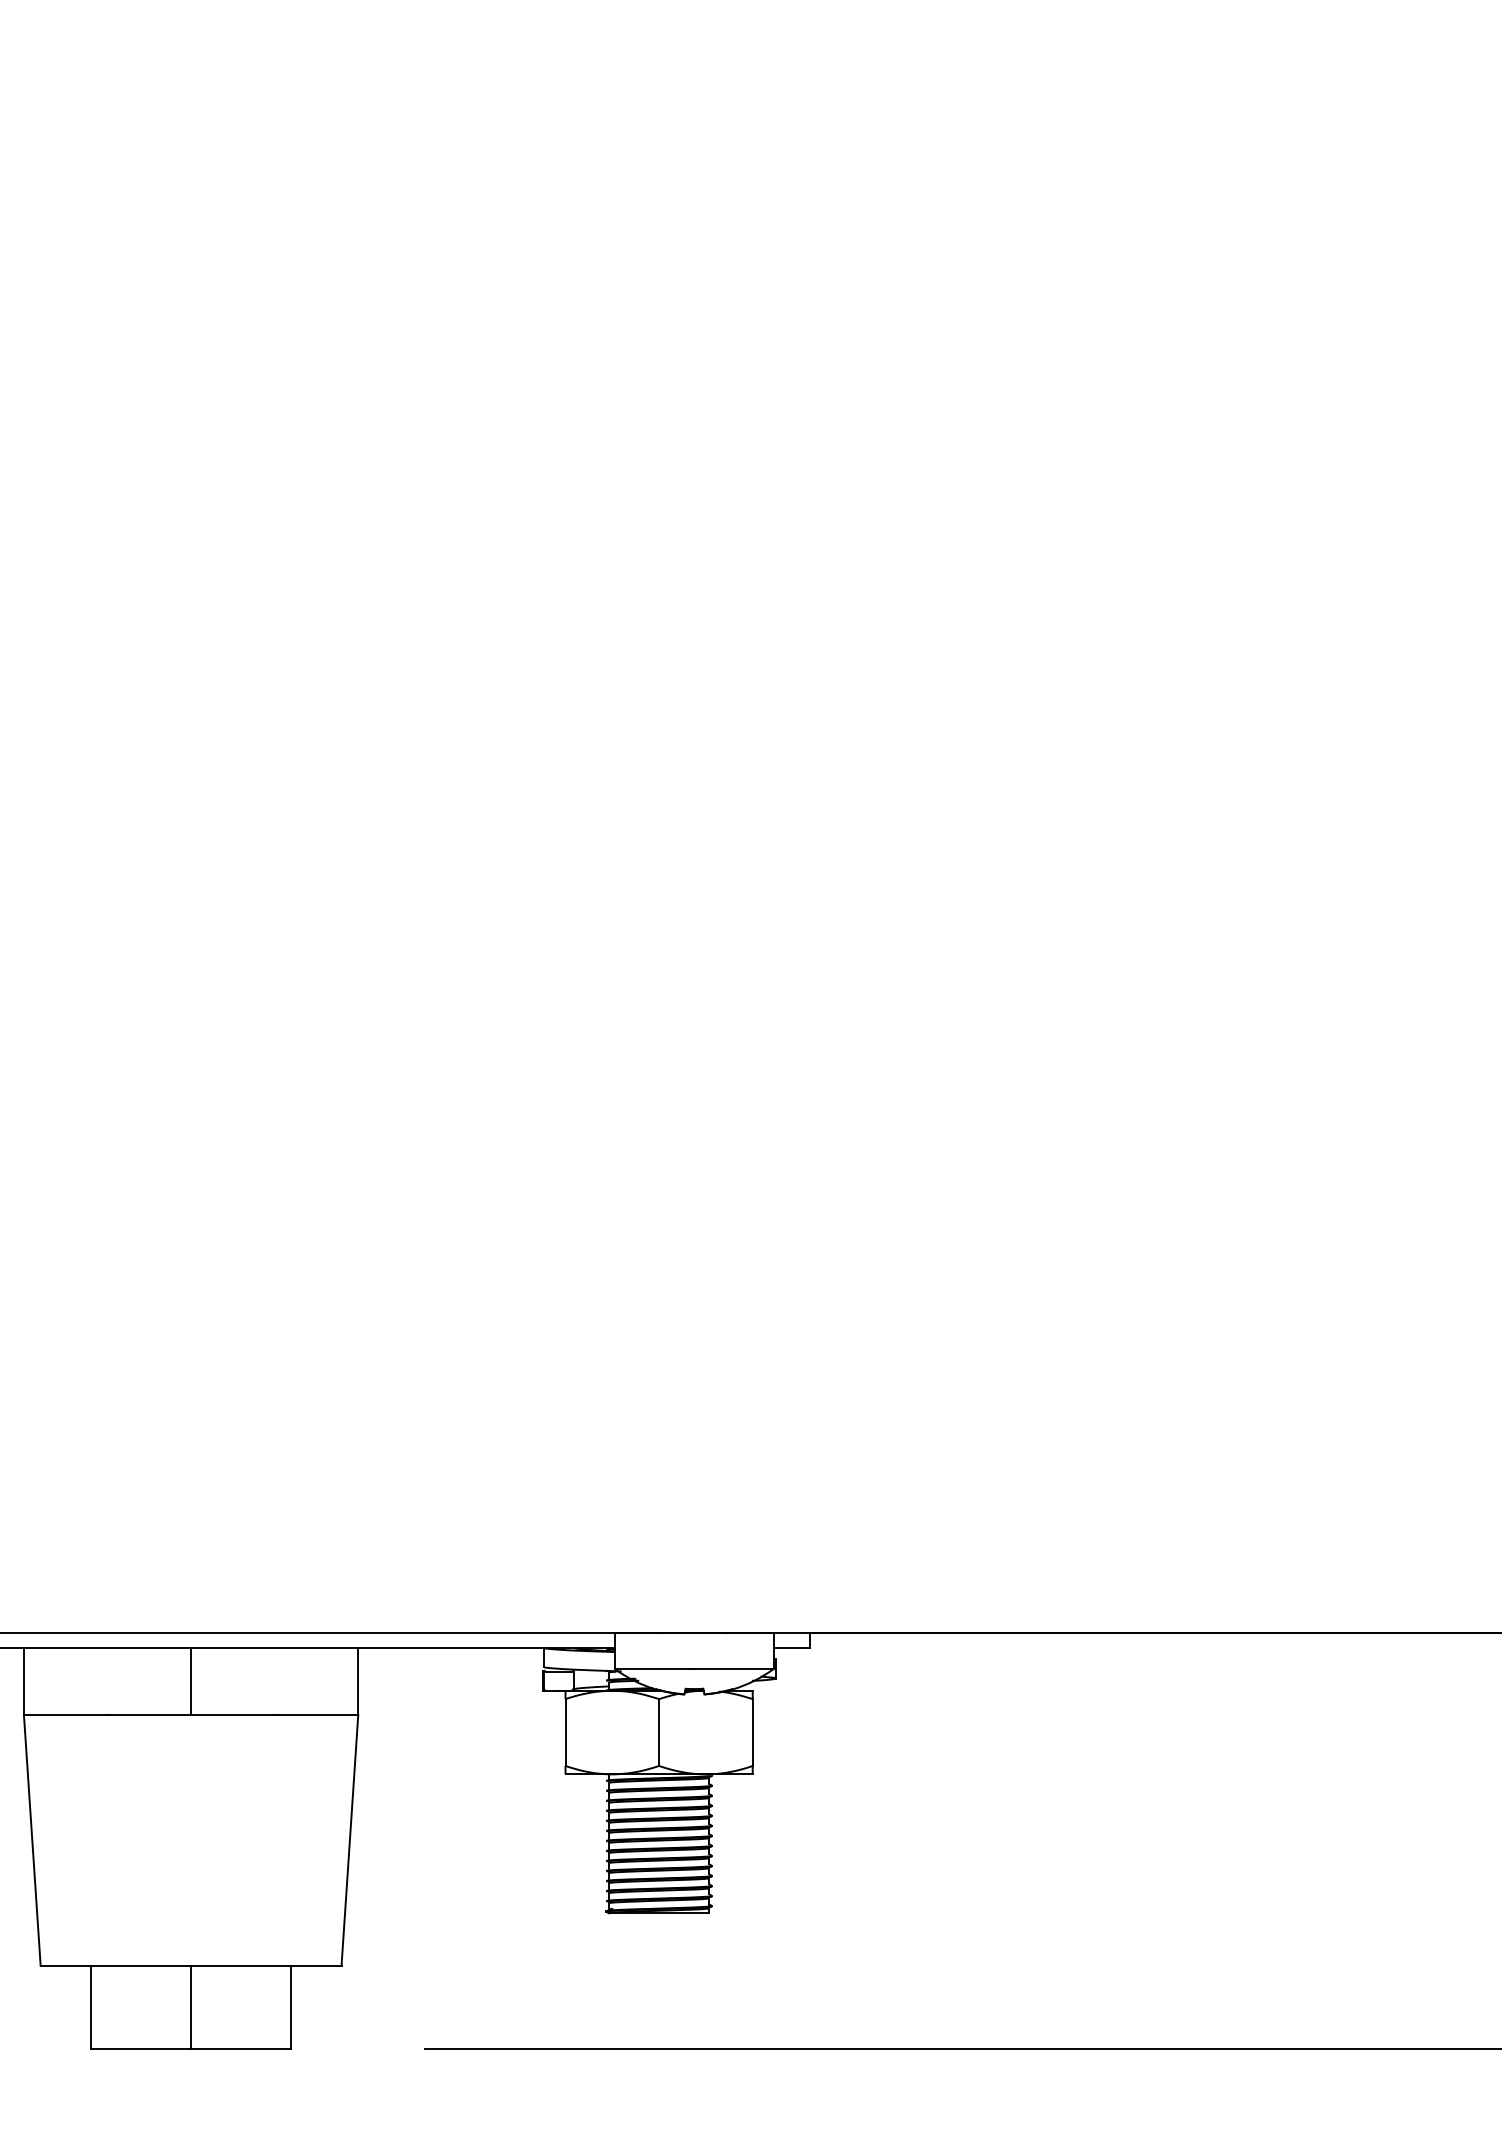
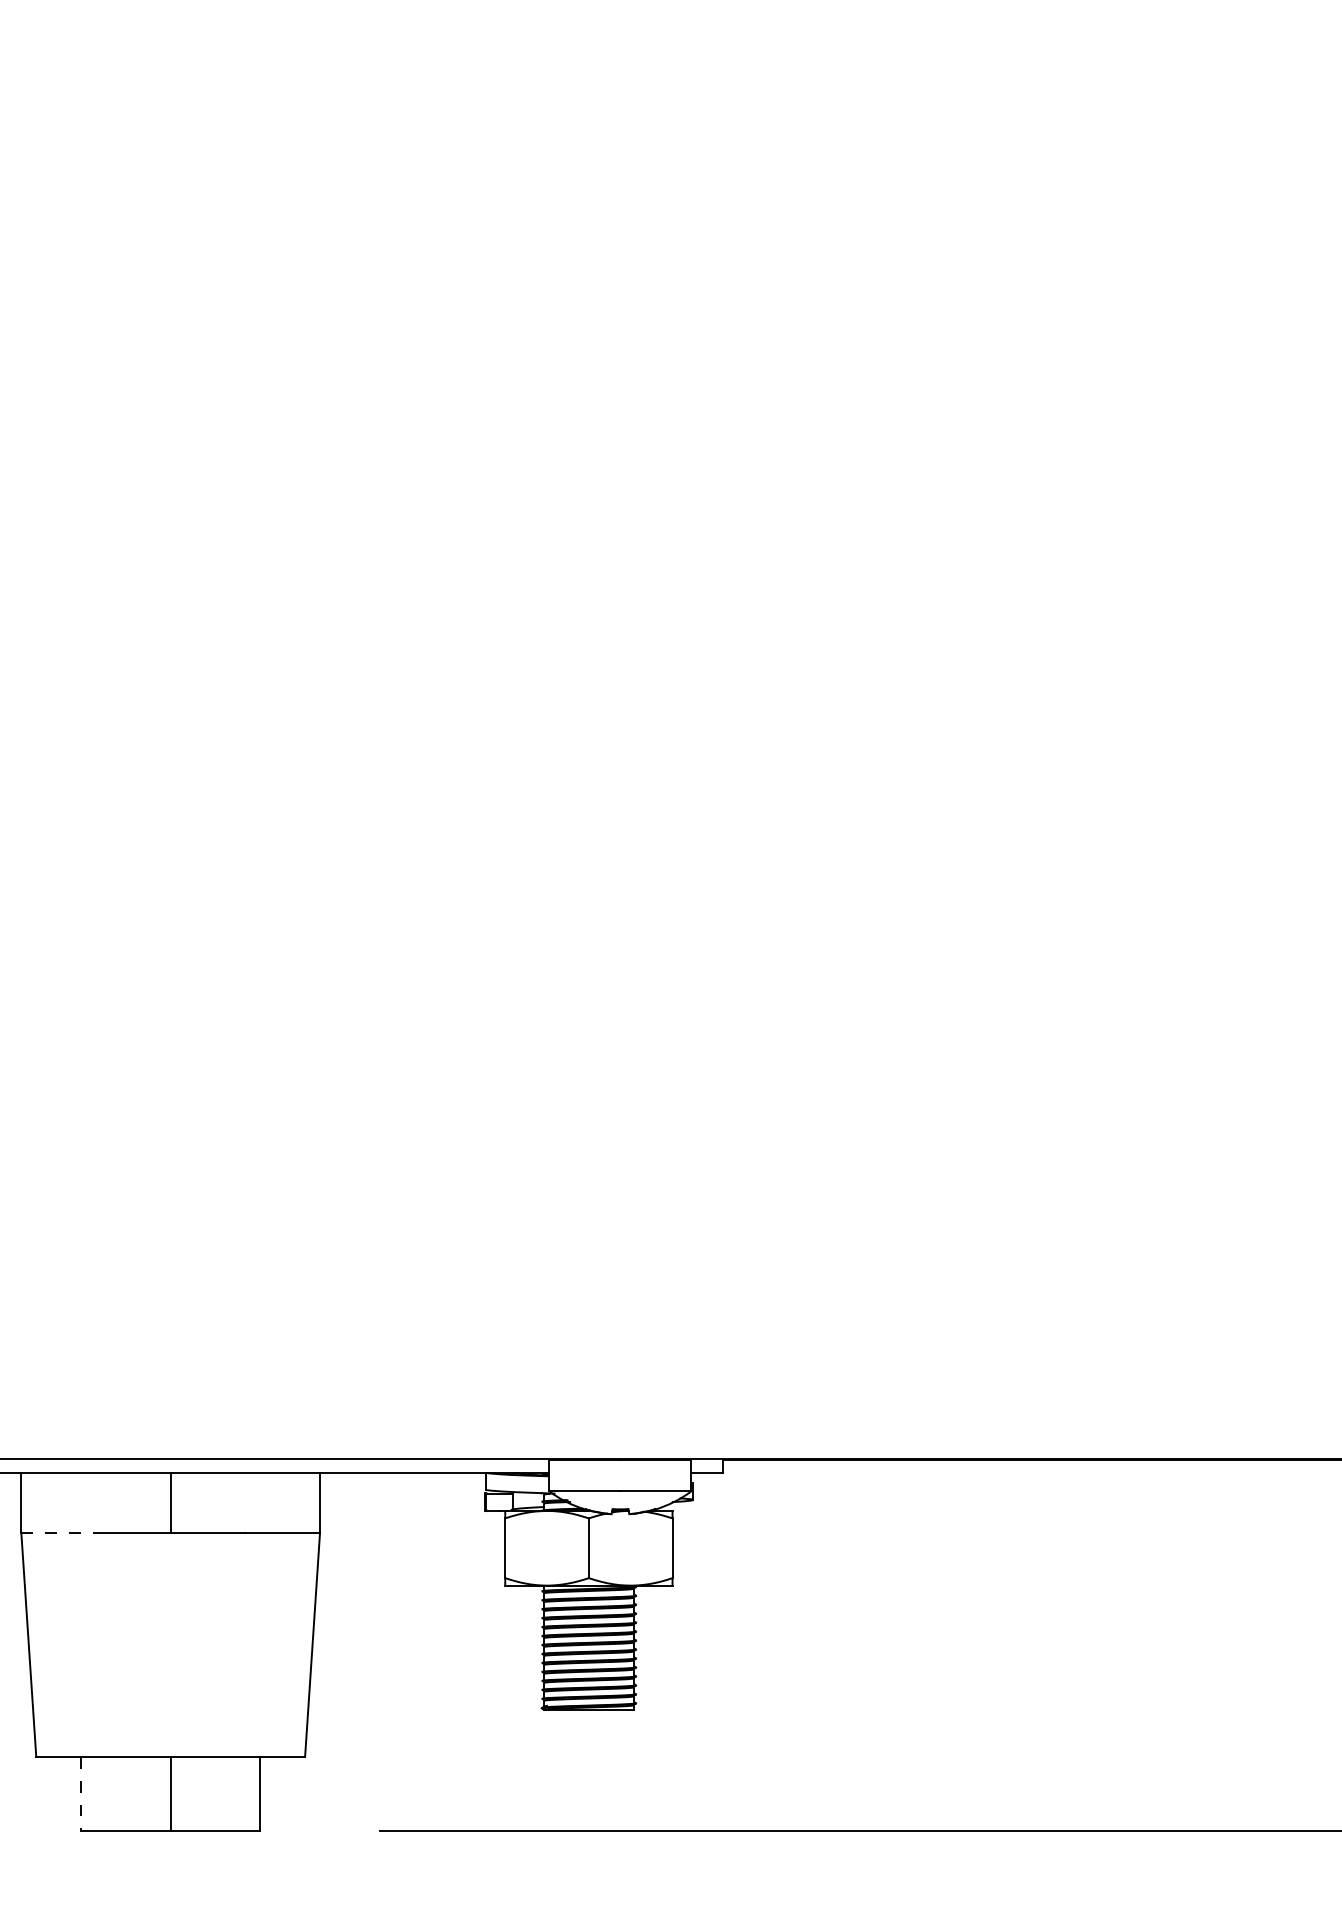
line: (66, 1714) -> (59, 1532), solid -> dashed
line: (91, 2008) -> (81, 1794), solid -> dashed

